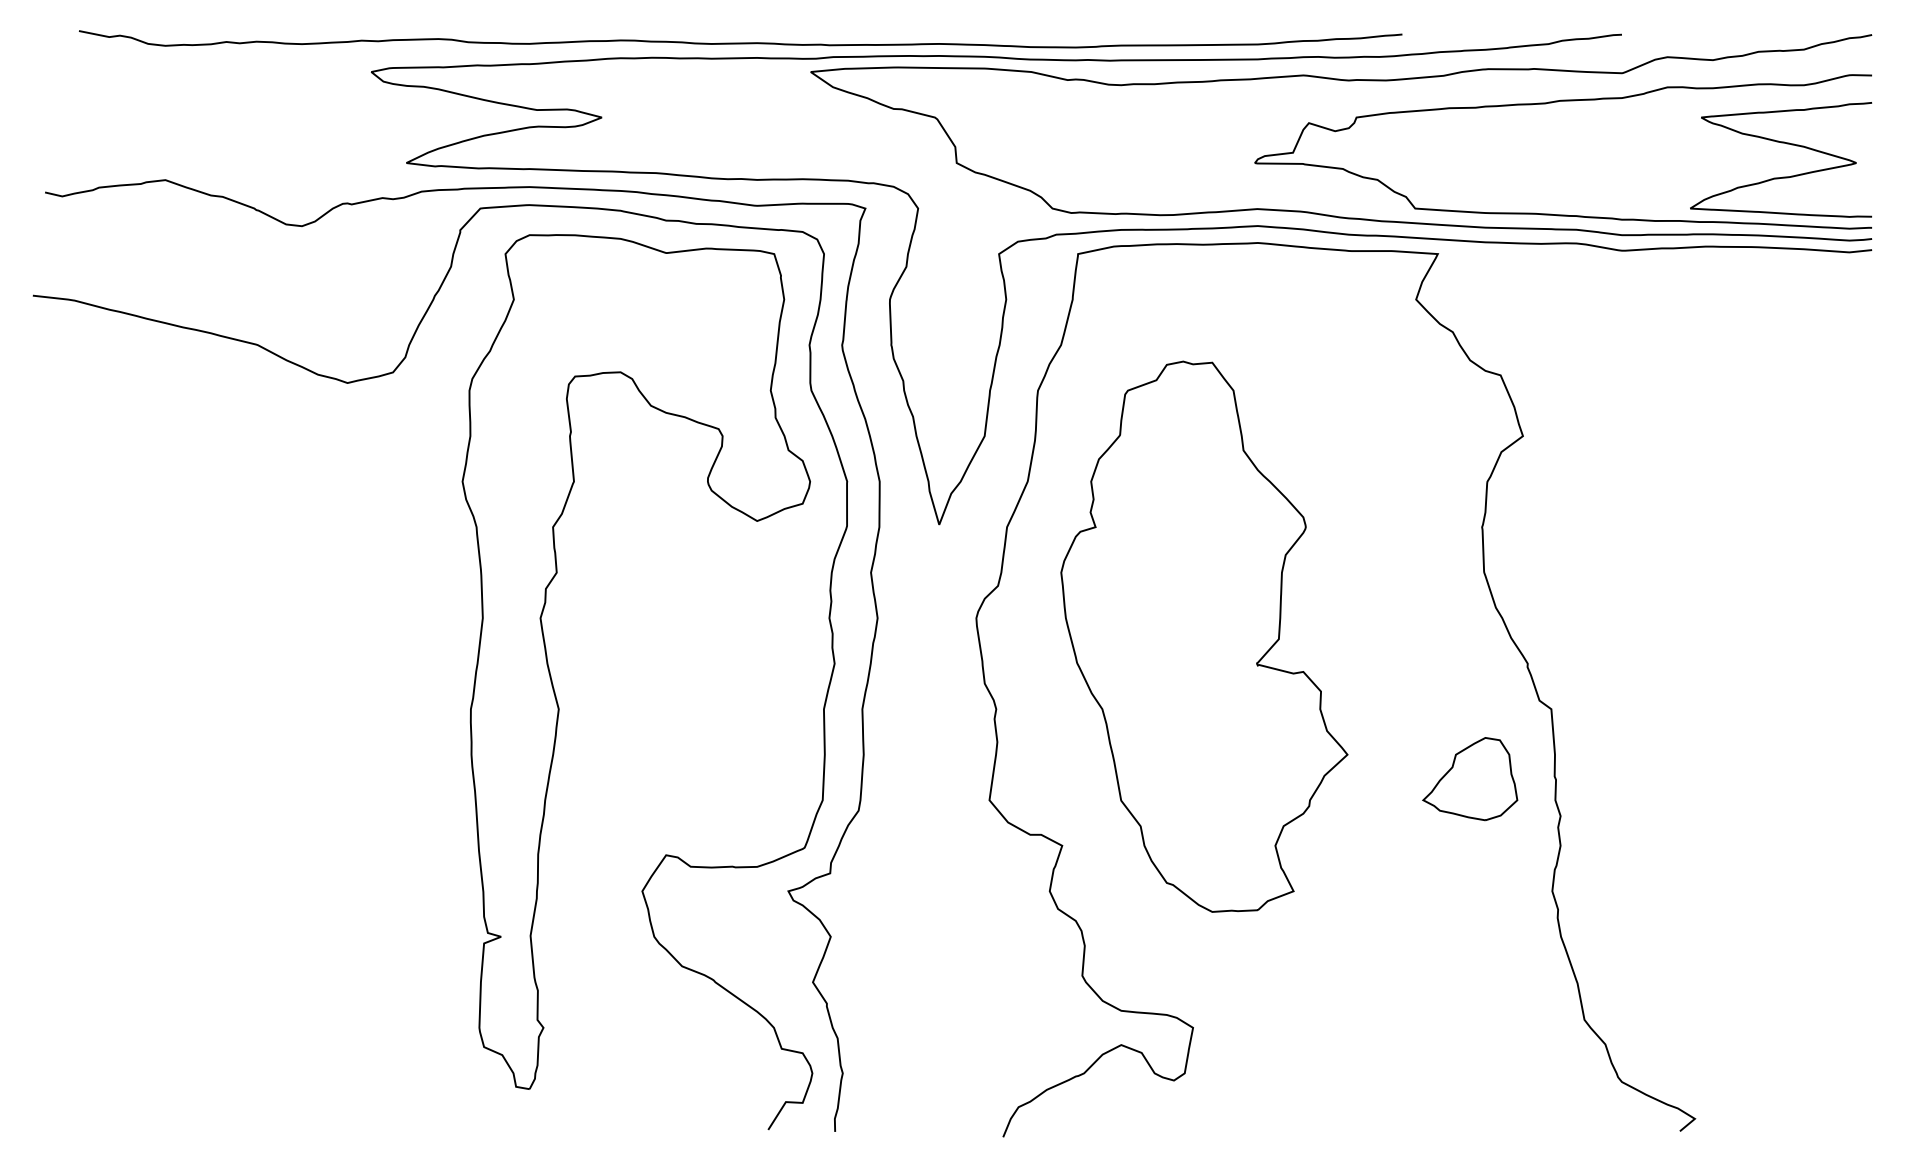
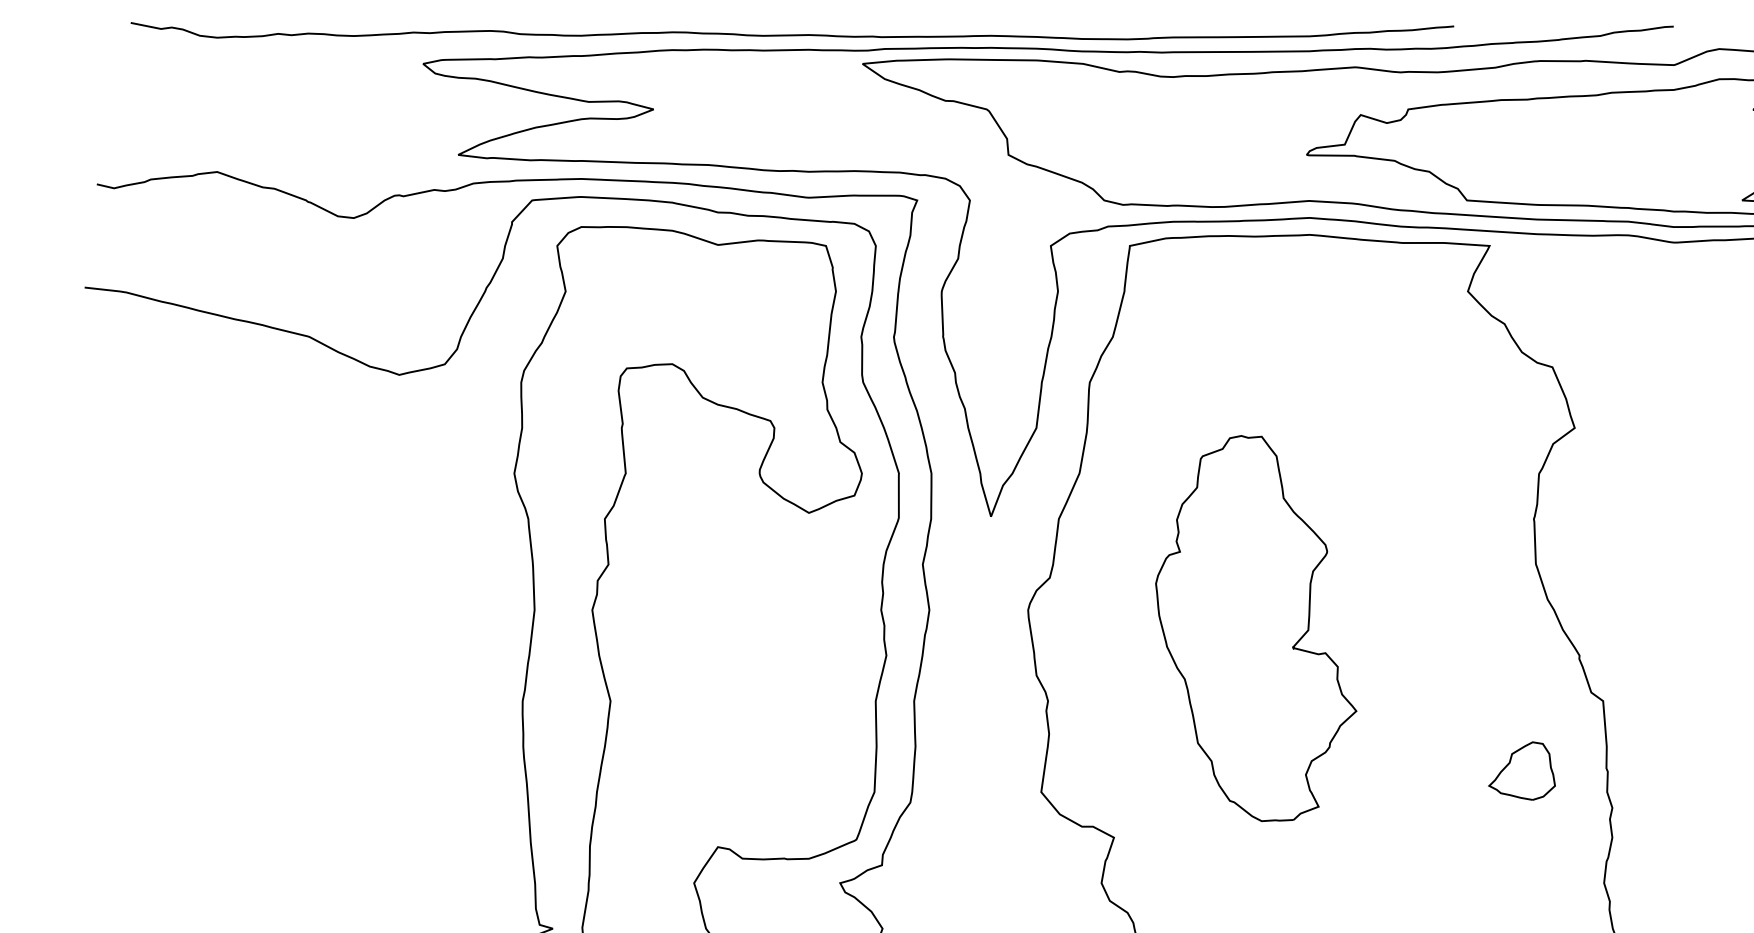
part: (1204, 636) -> (1256, 628), size x0.7
part: (1470, 779) -> (1522, 771), size x0.7

